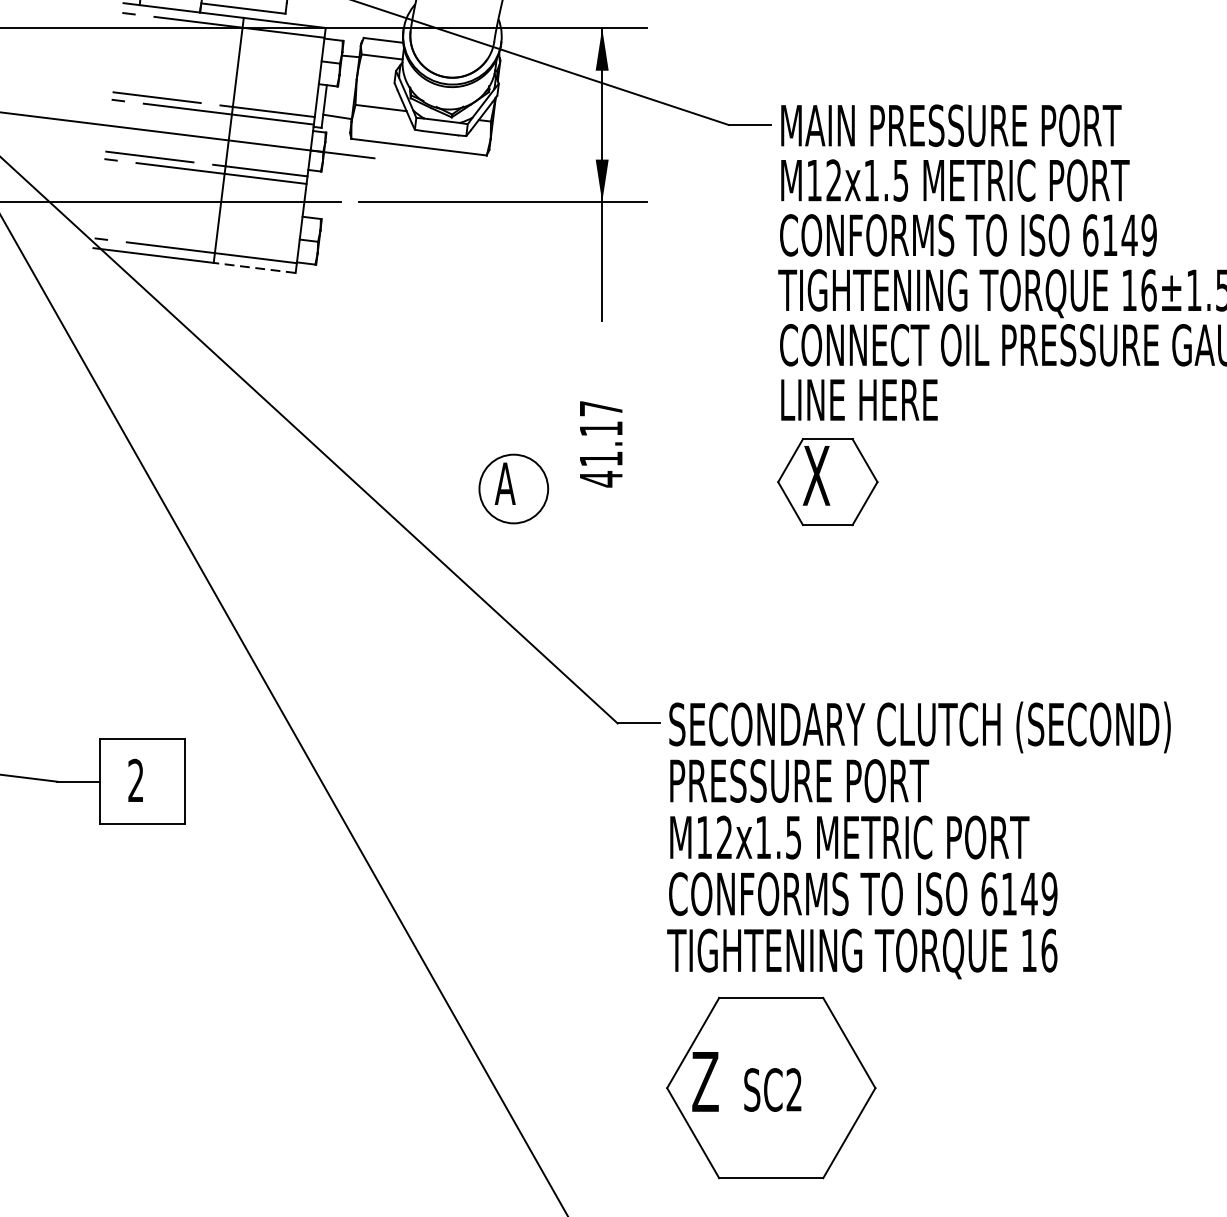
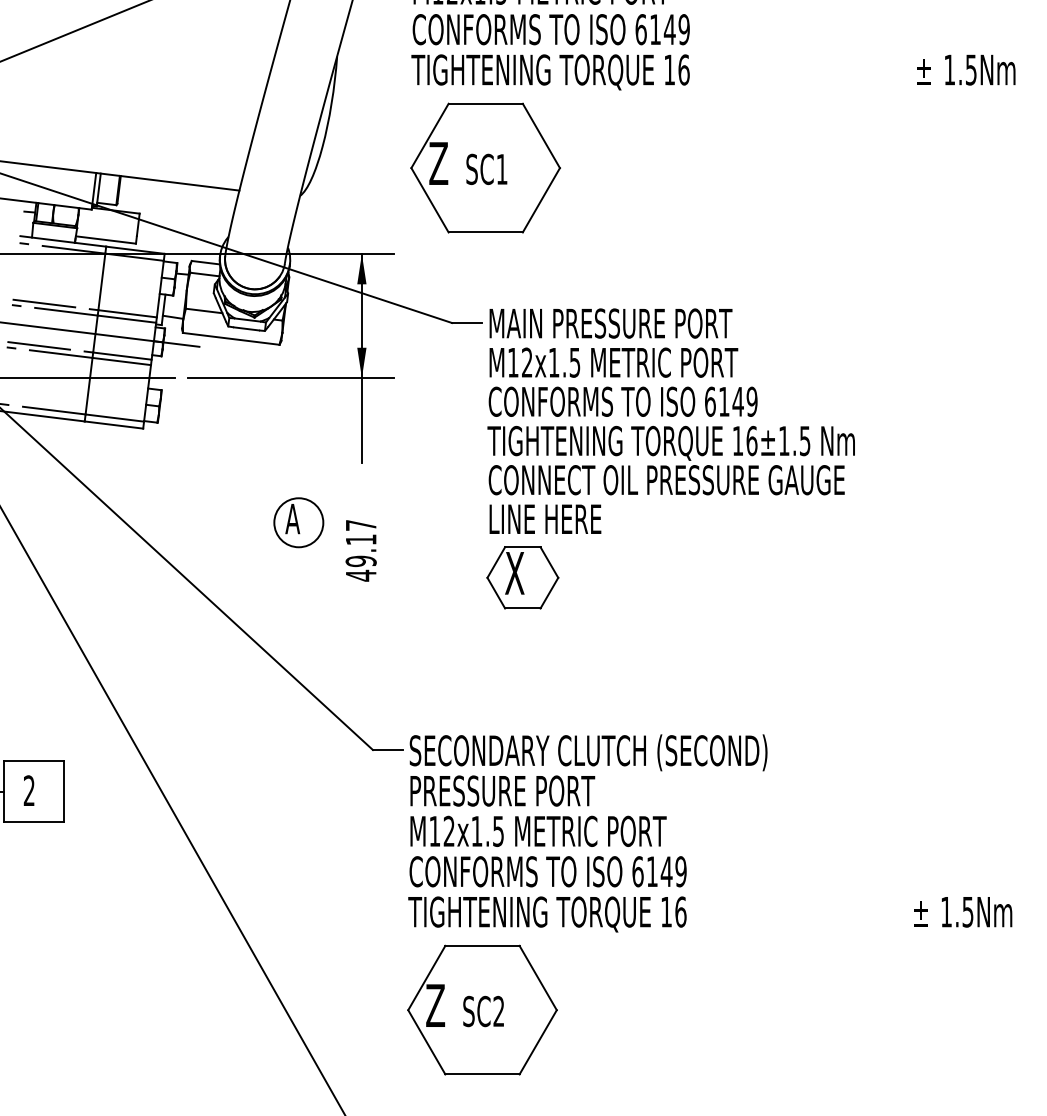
line: (254, 267) -> (113, 424), dashed -> solid
text: (600, 459) -> (360, 561), 41.17 -> 49.17
part: (513, 488) -> (298, 522), moved

